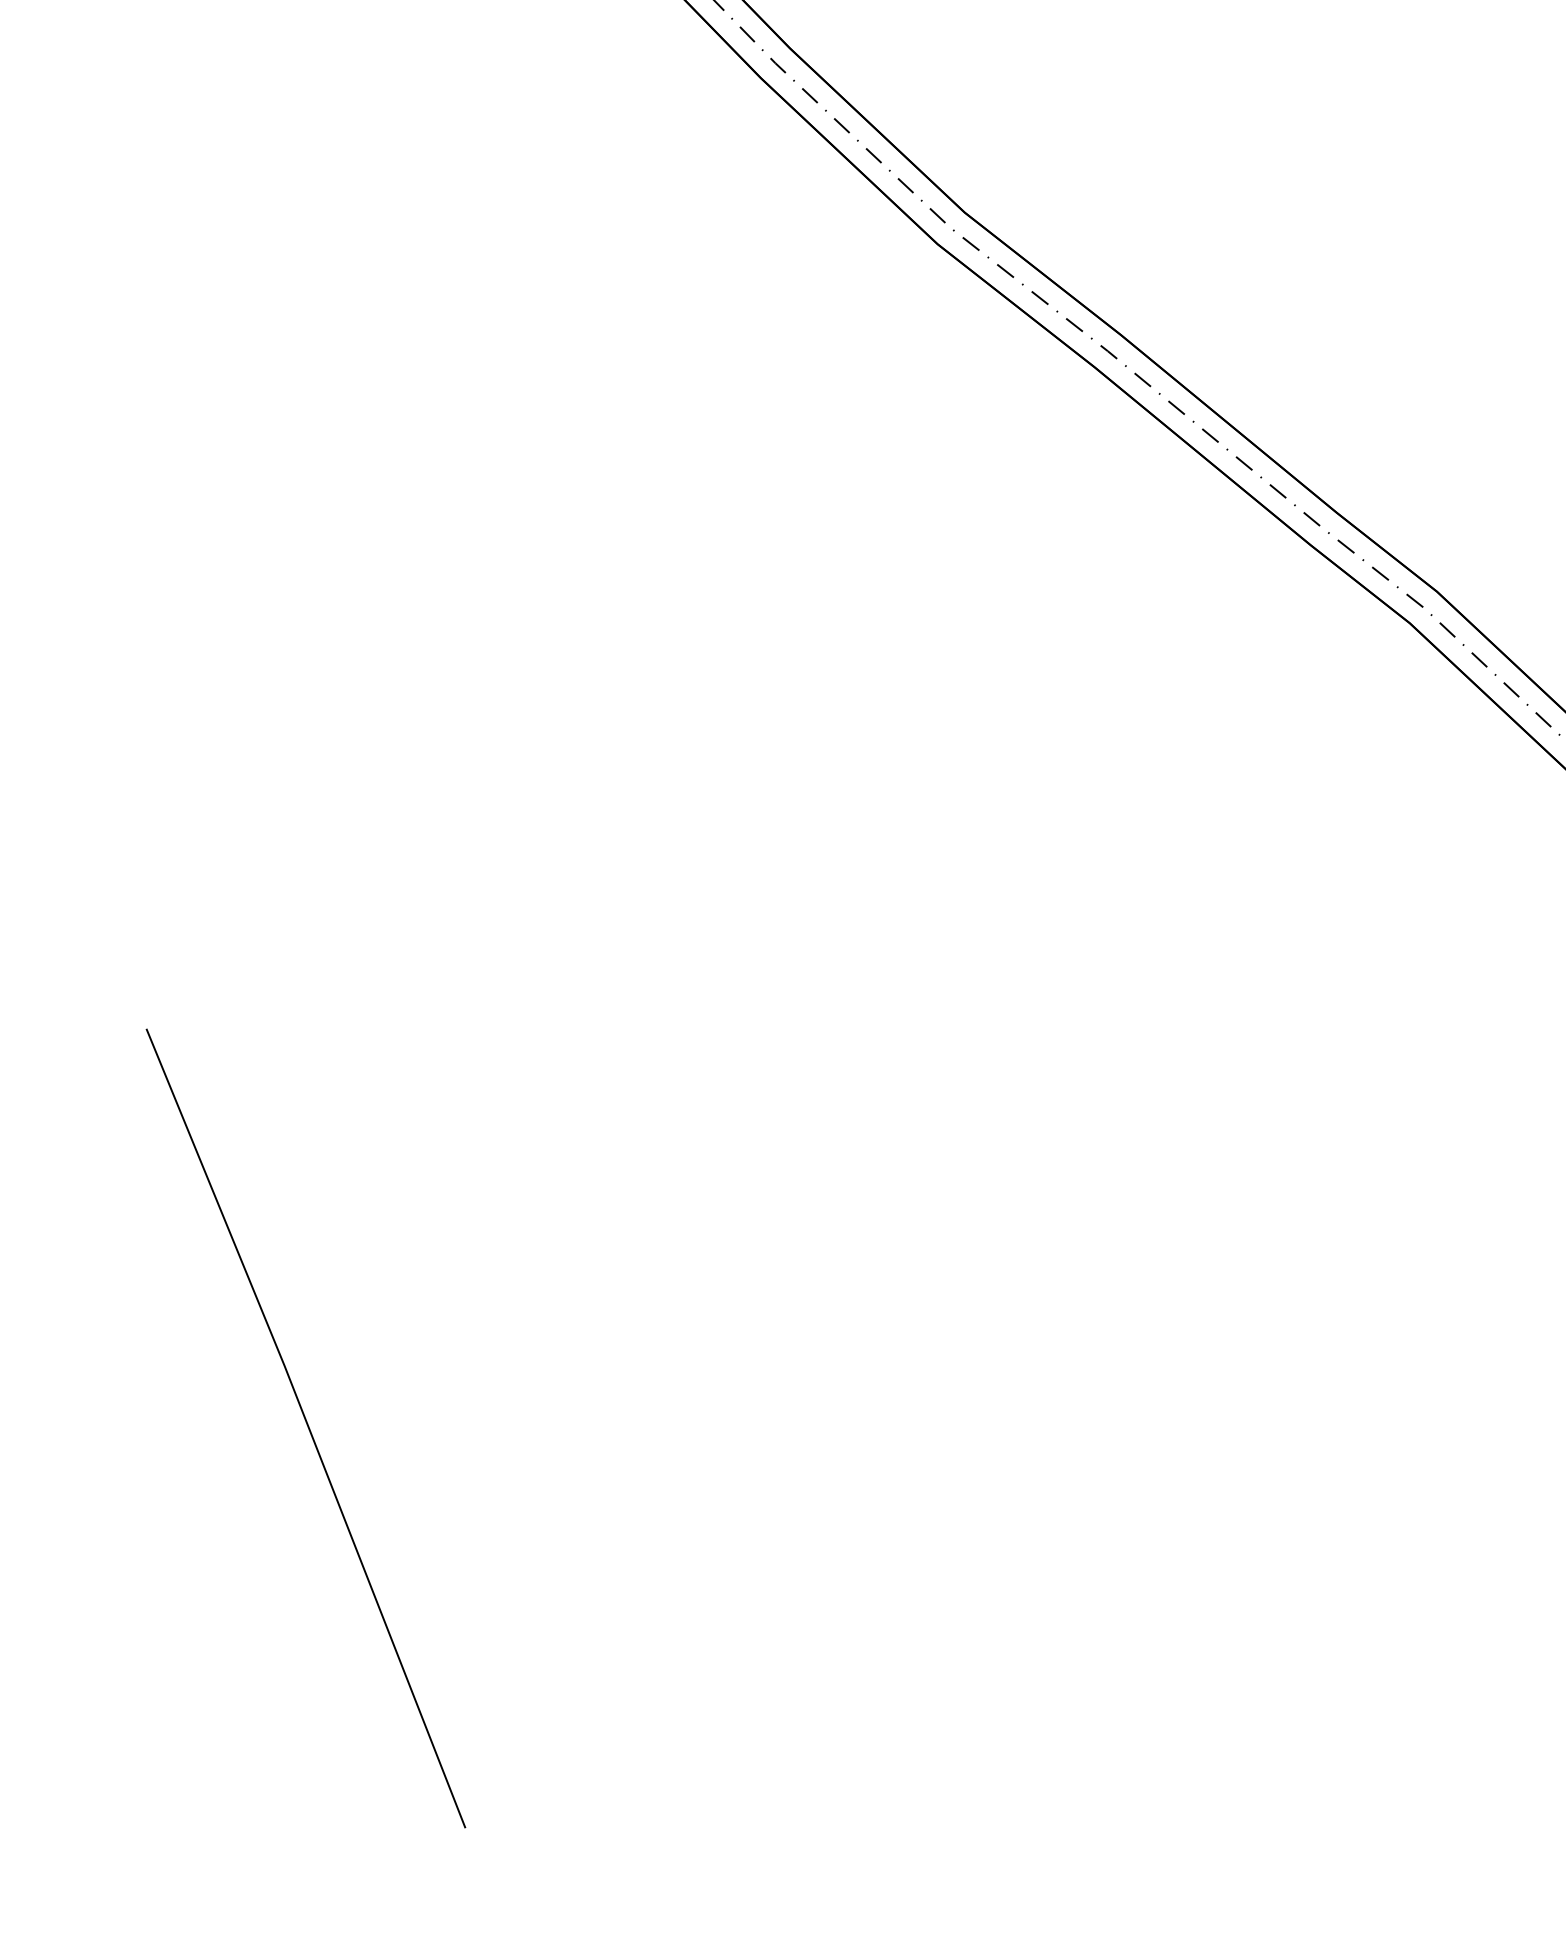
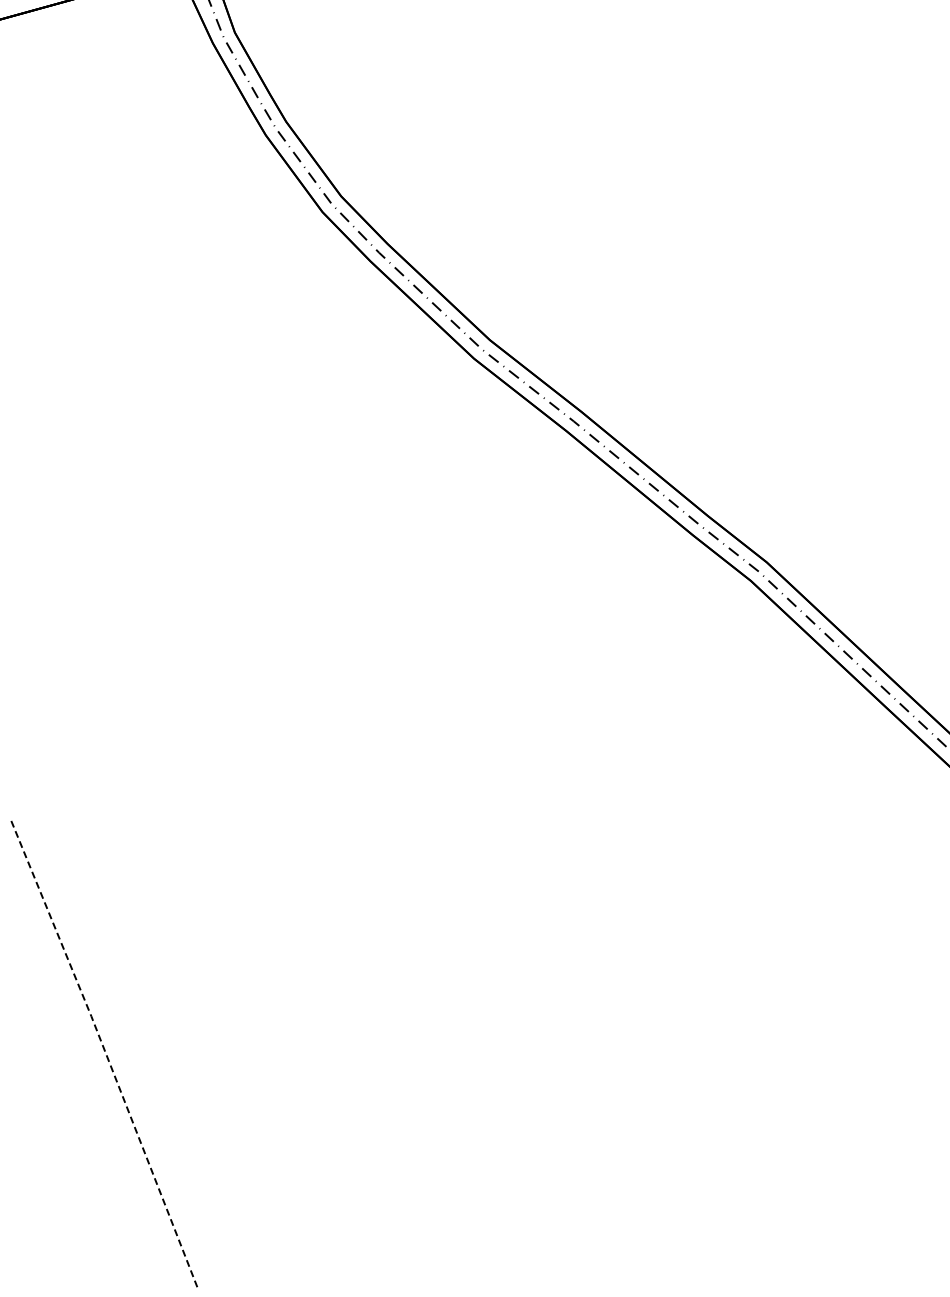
line: (308, 1426) -> (105, 1051), solid -> dashed

